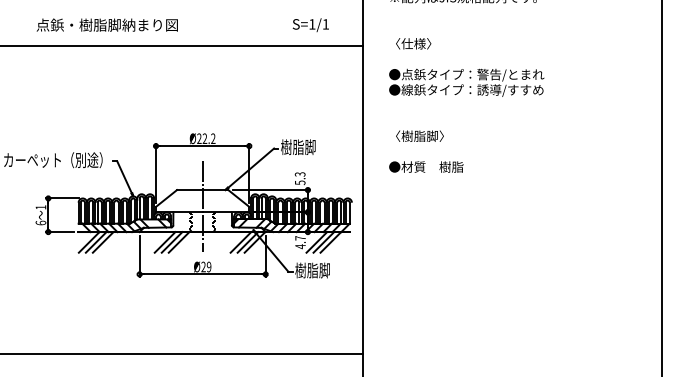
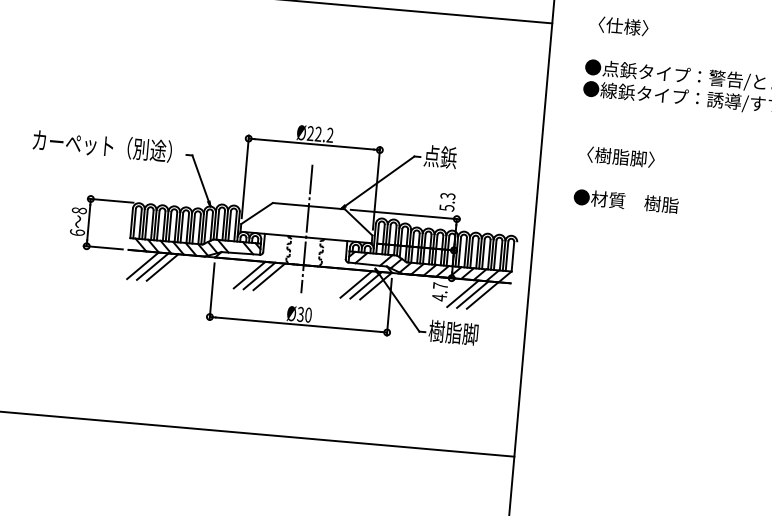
text: (298, 147) -> (448, 158), 樹脂脚 -> 点鋲
text: (40, 207) -> (78, 210), 1 -> 8
text: (206, 267) -> (304, 315), Ø29 -> Ø30

